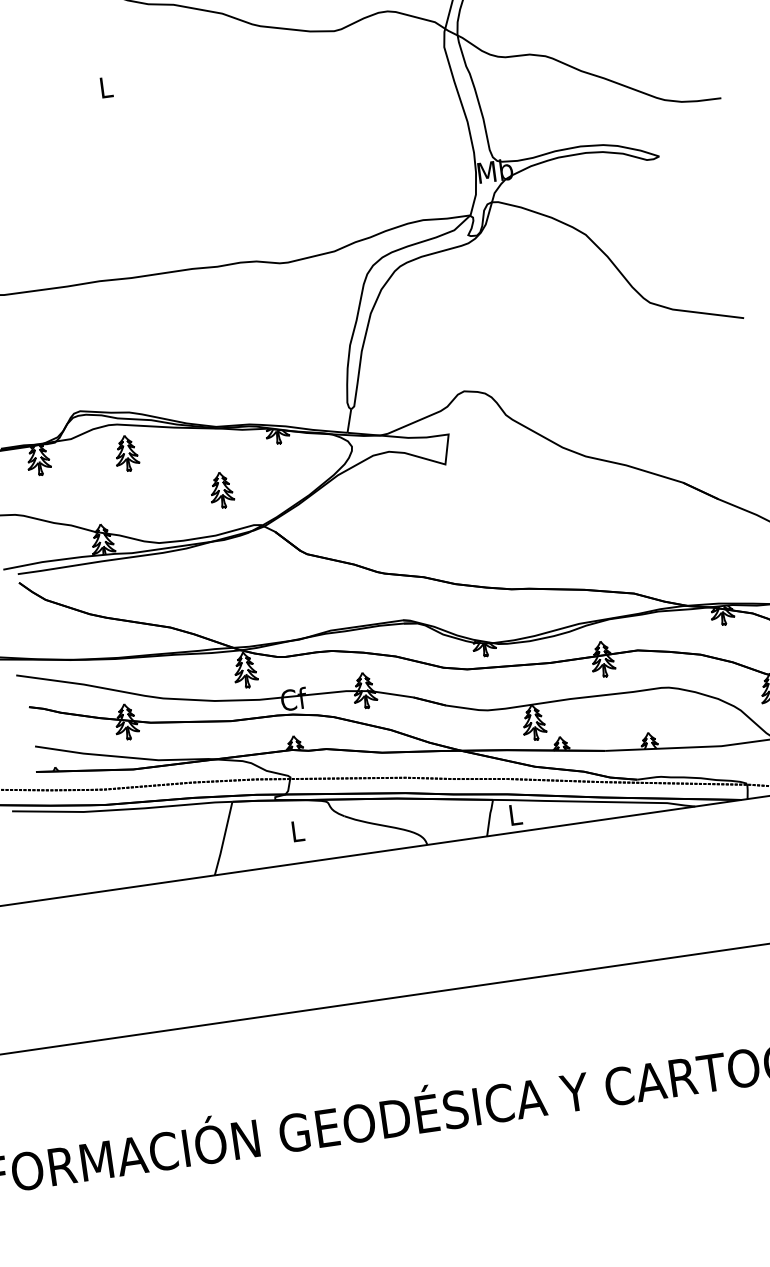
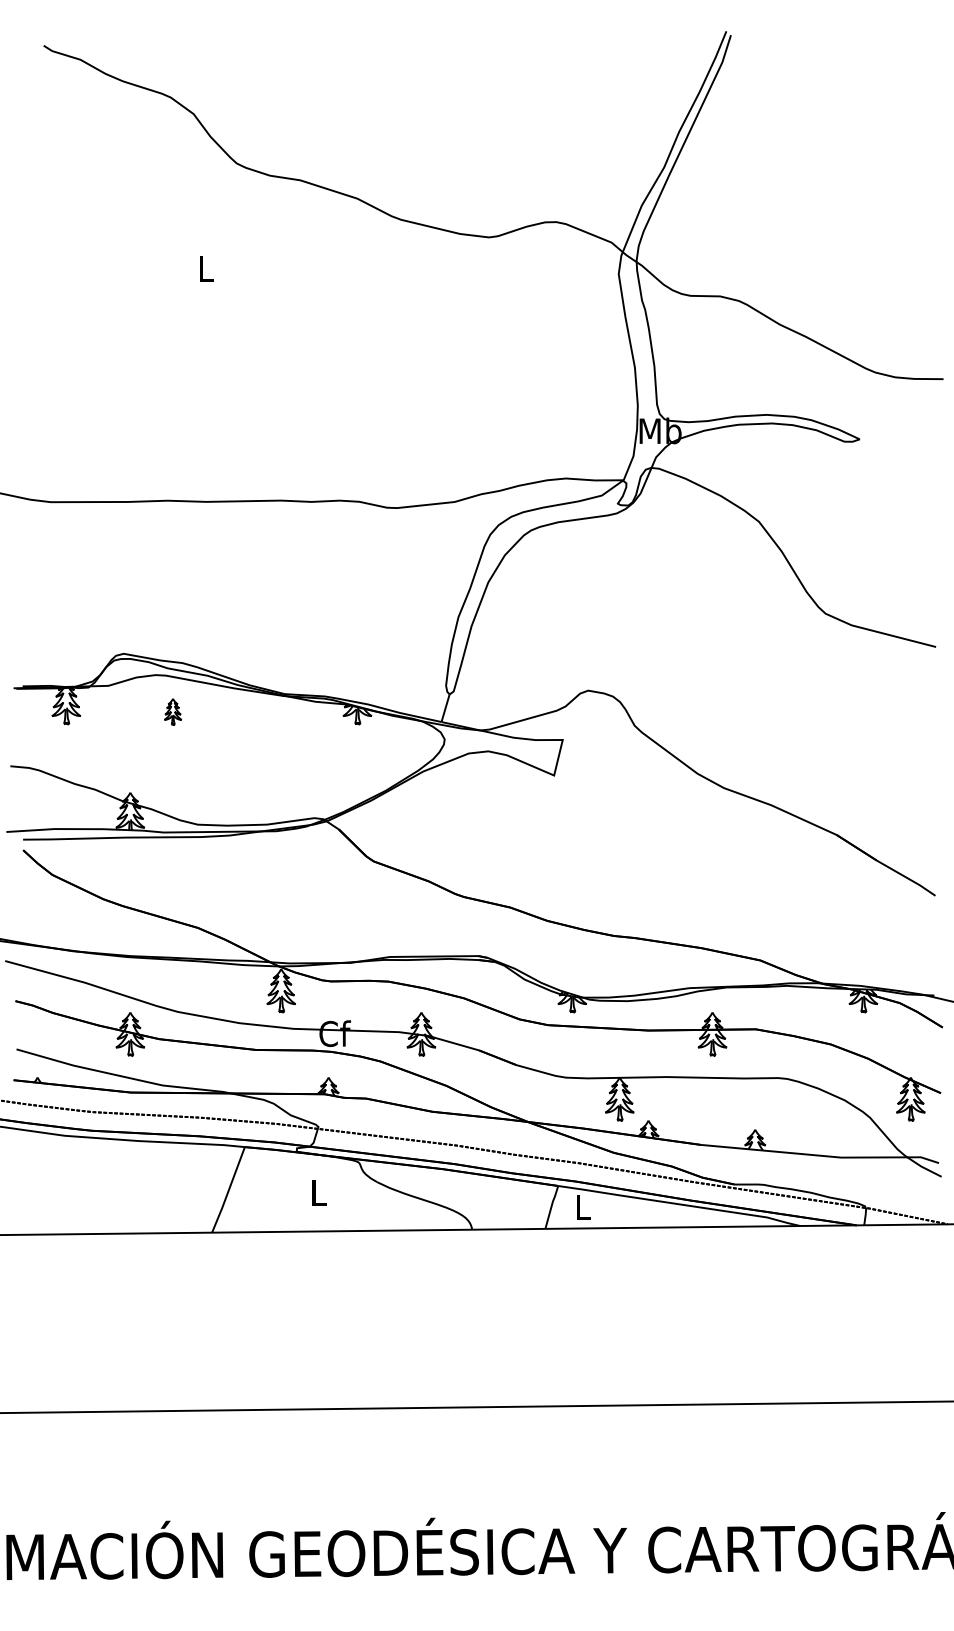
part: (126, 453) -> (172, 711), size x0.6
part: (221, 490) -> (280, 771), removed

